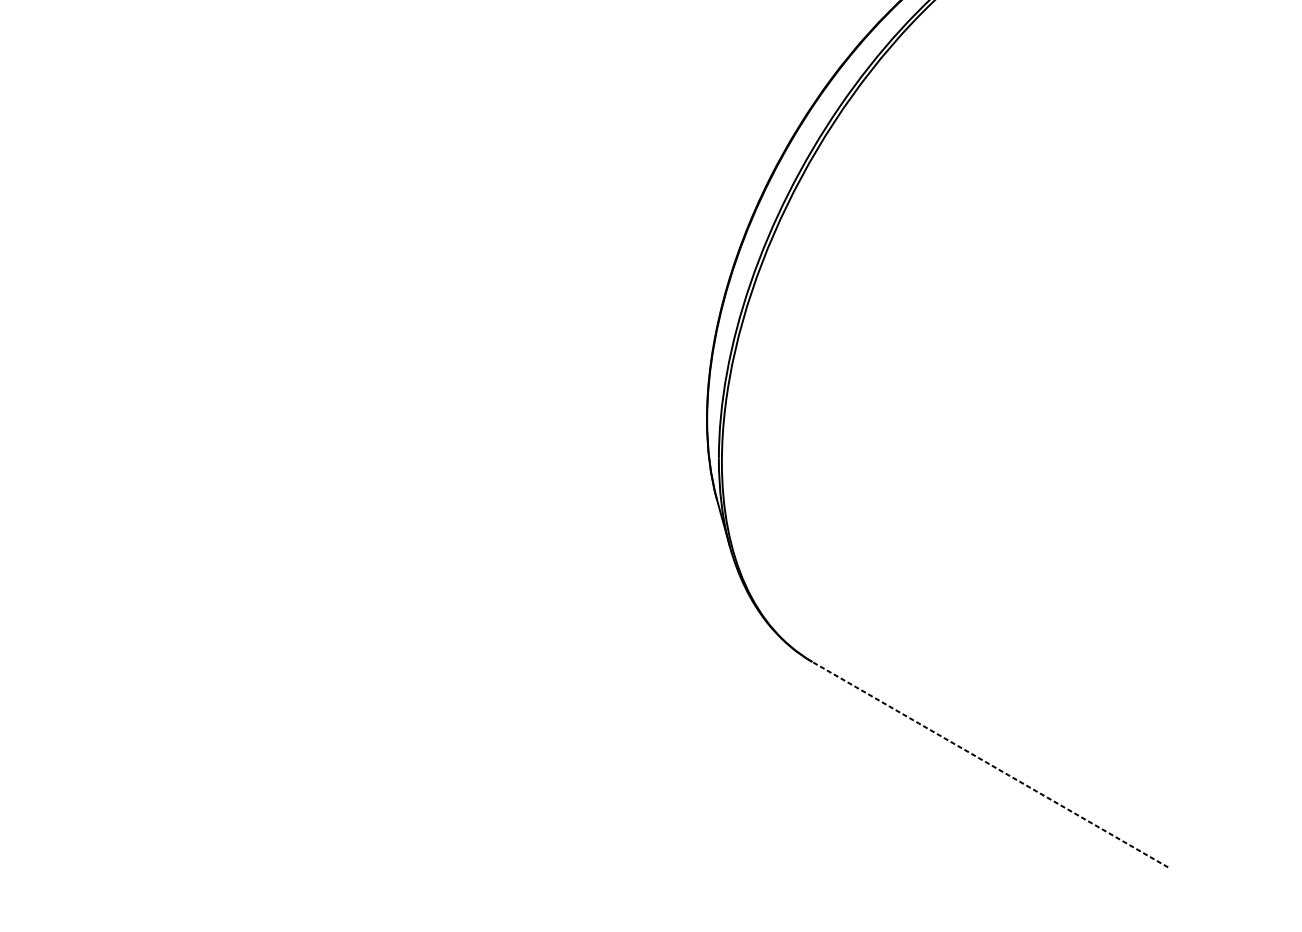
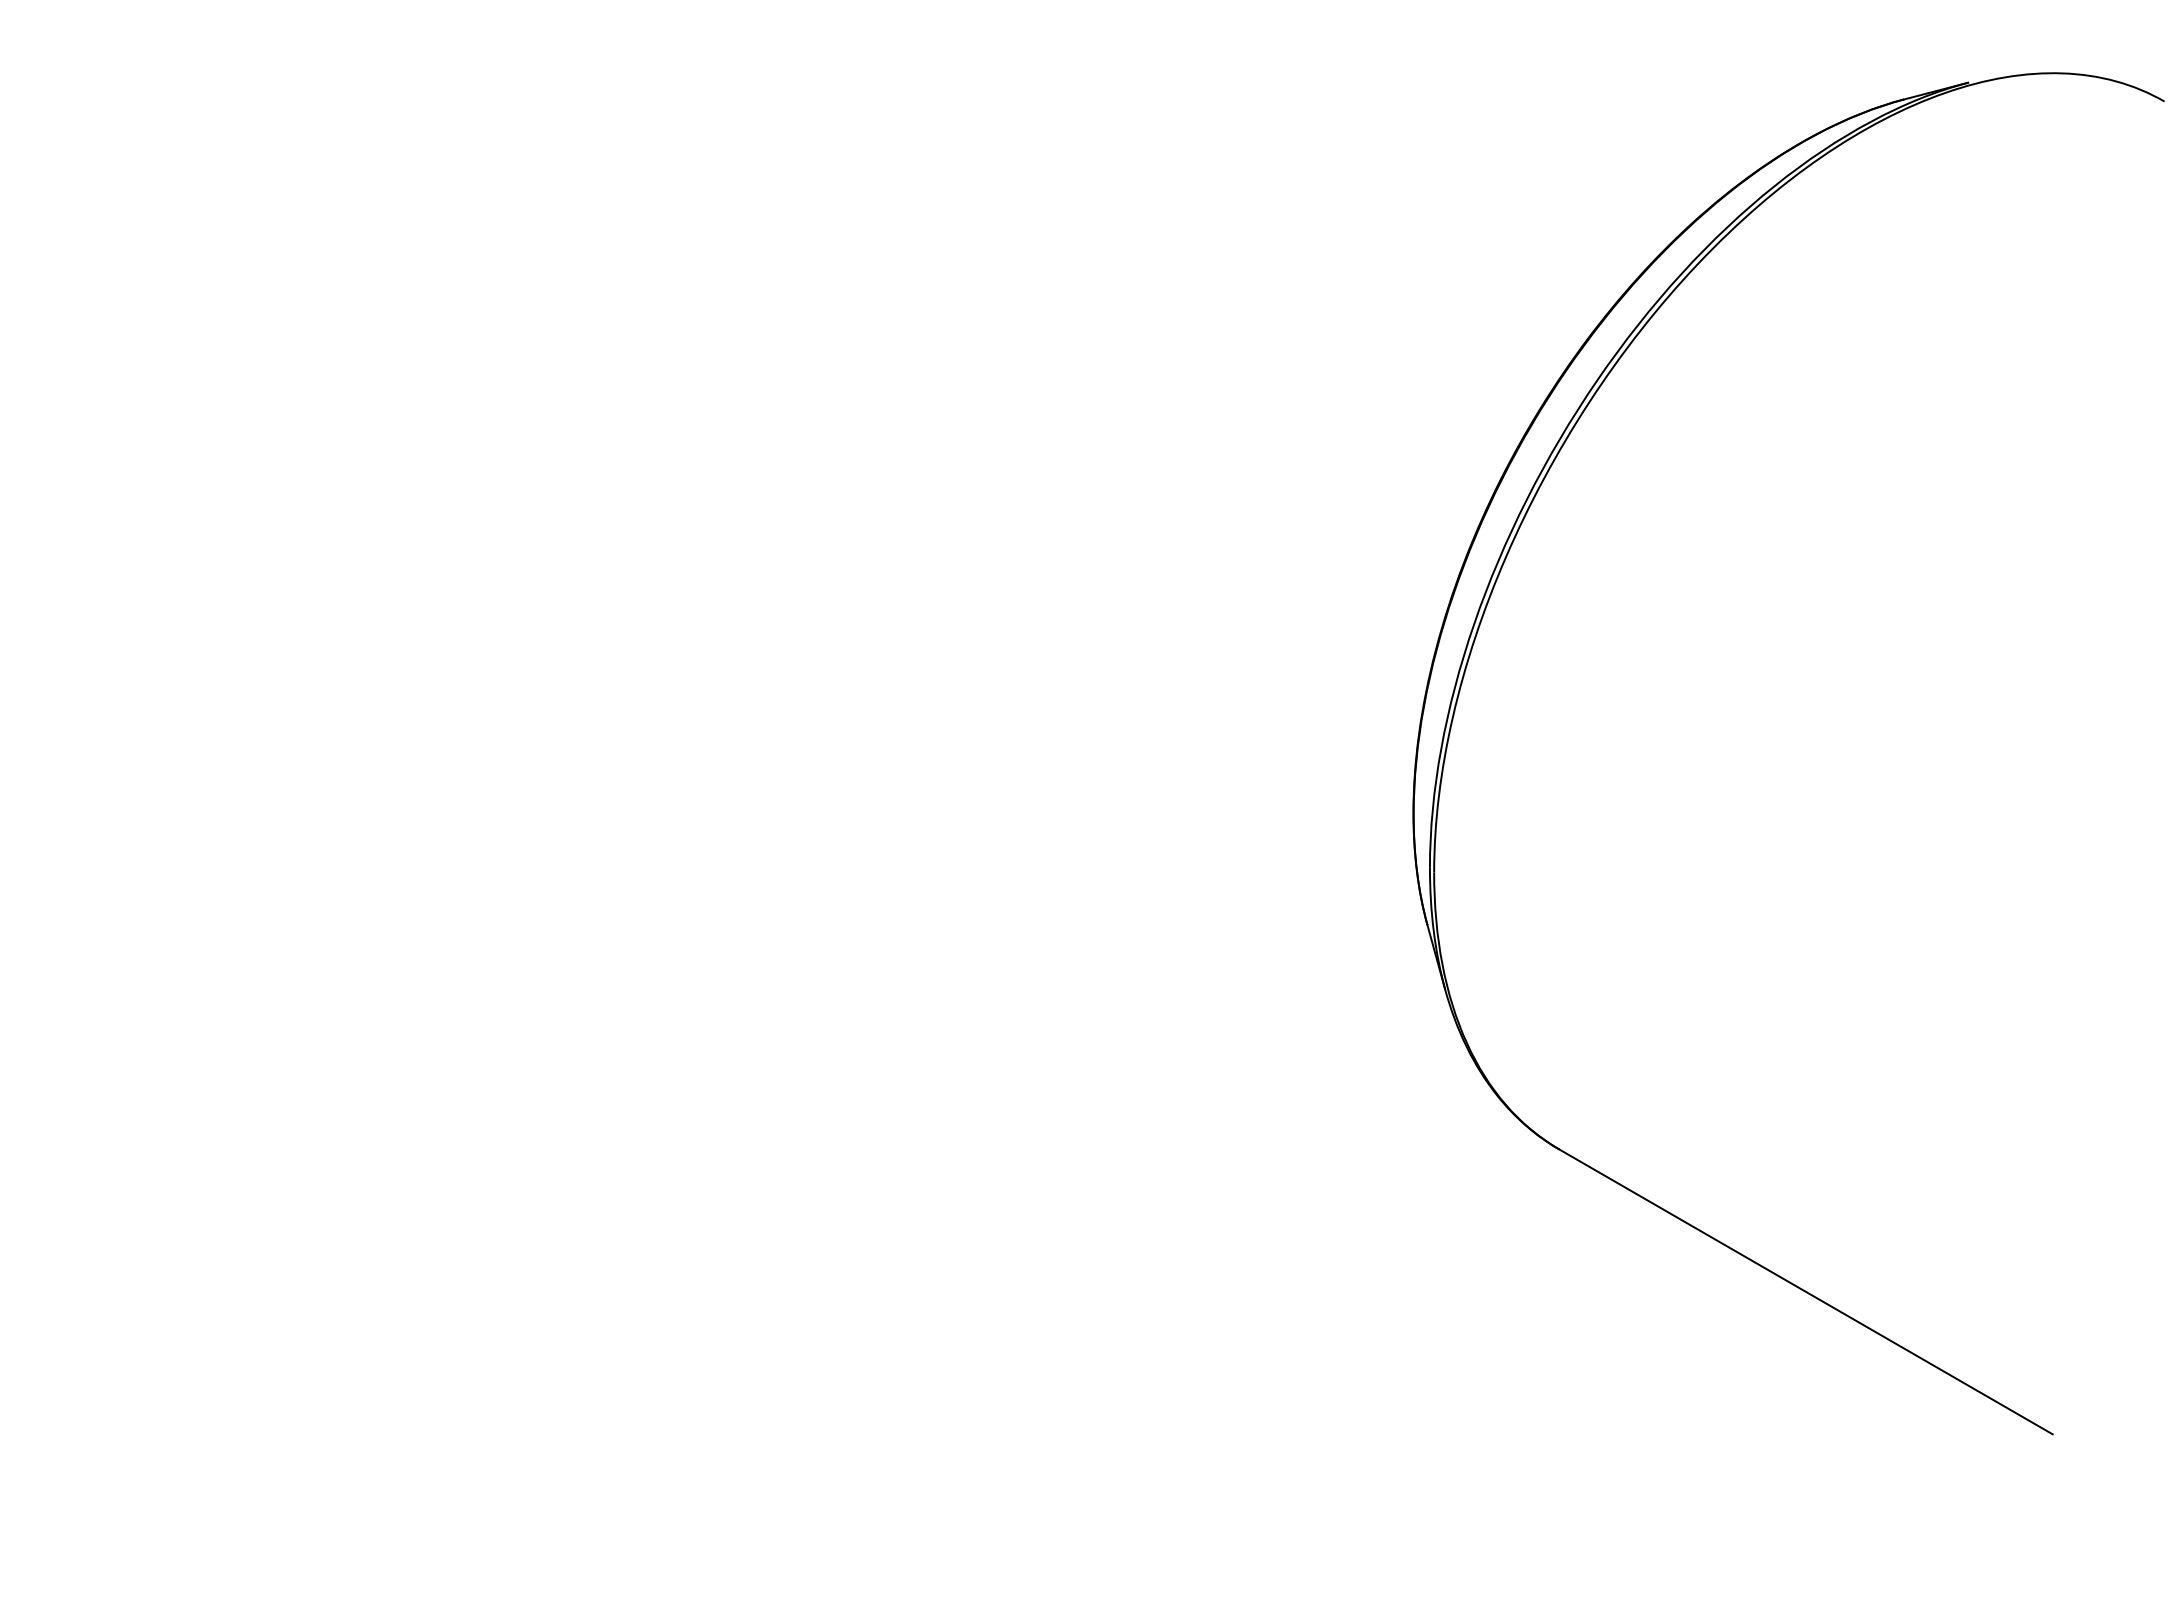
line: (990, 764) -> (1806, 1291), dashed -> solid

